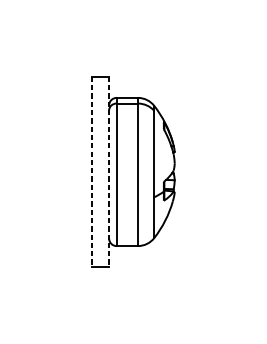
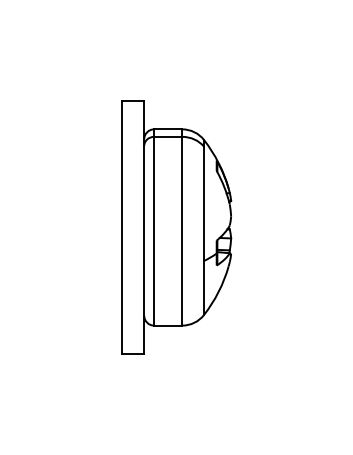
line: (91, 172) -> (121, 227), dashed -> solid
line: (109, 172) -> (144, 227), dashed -> solid

